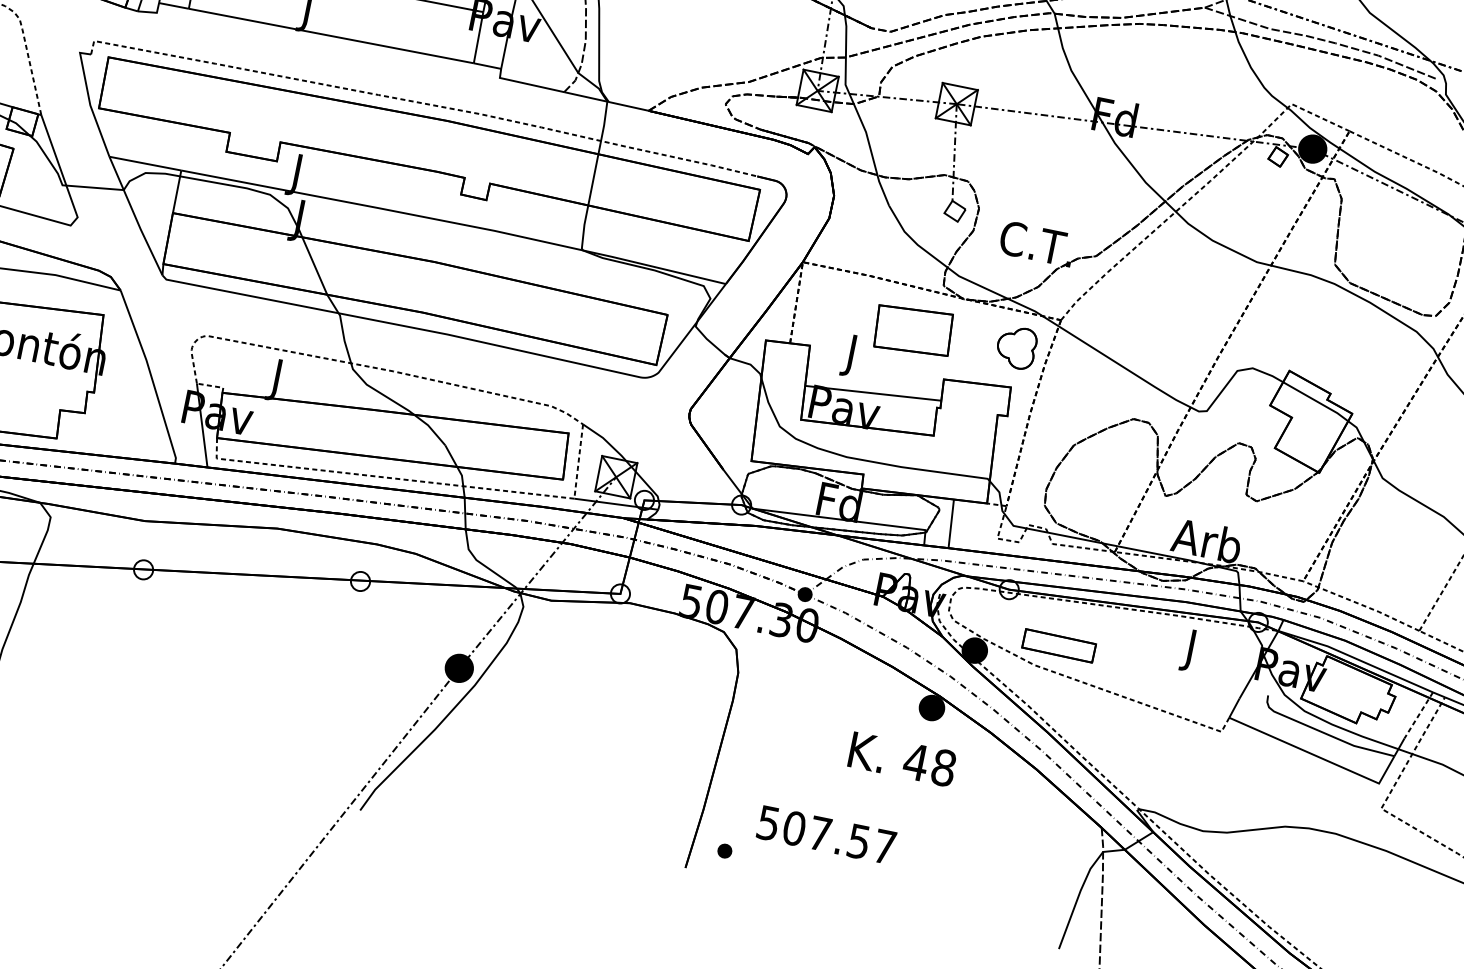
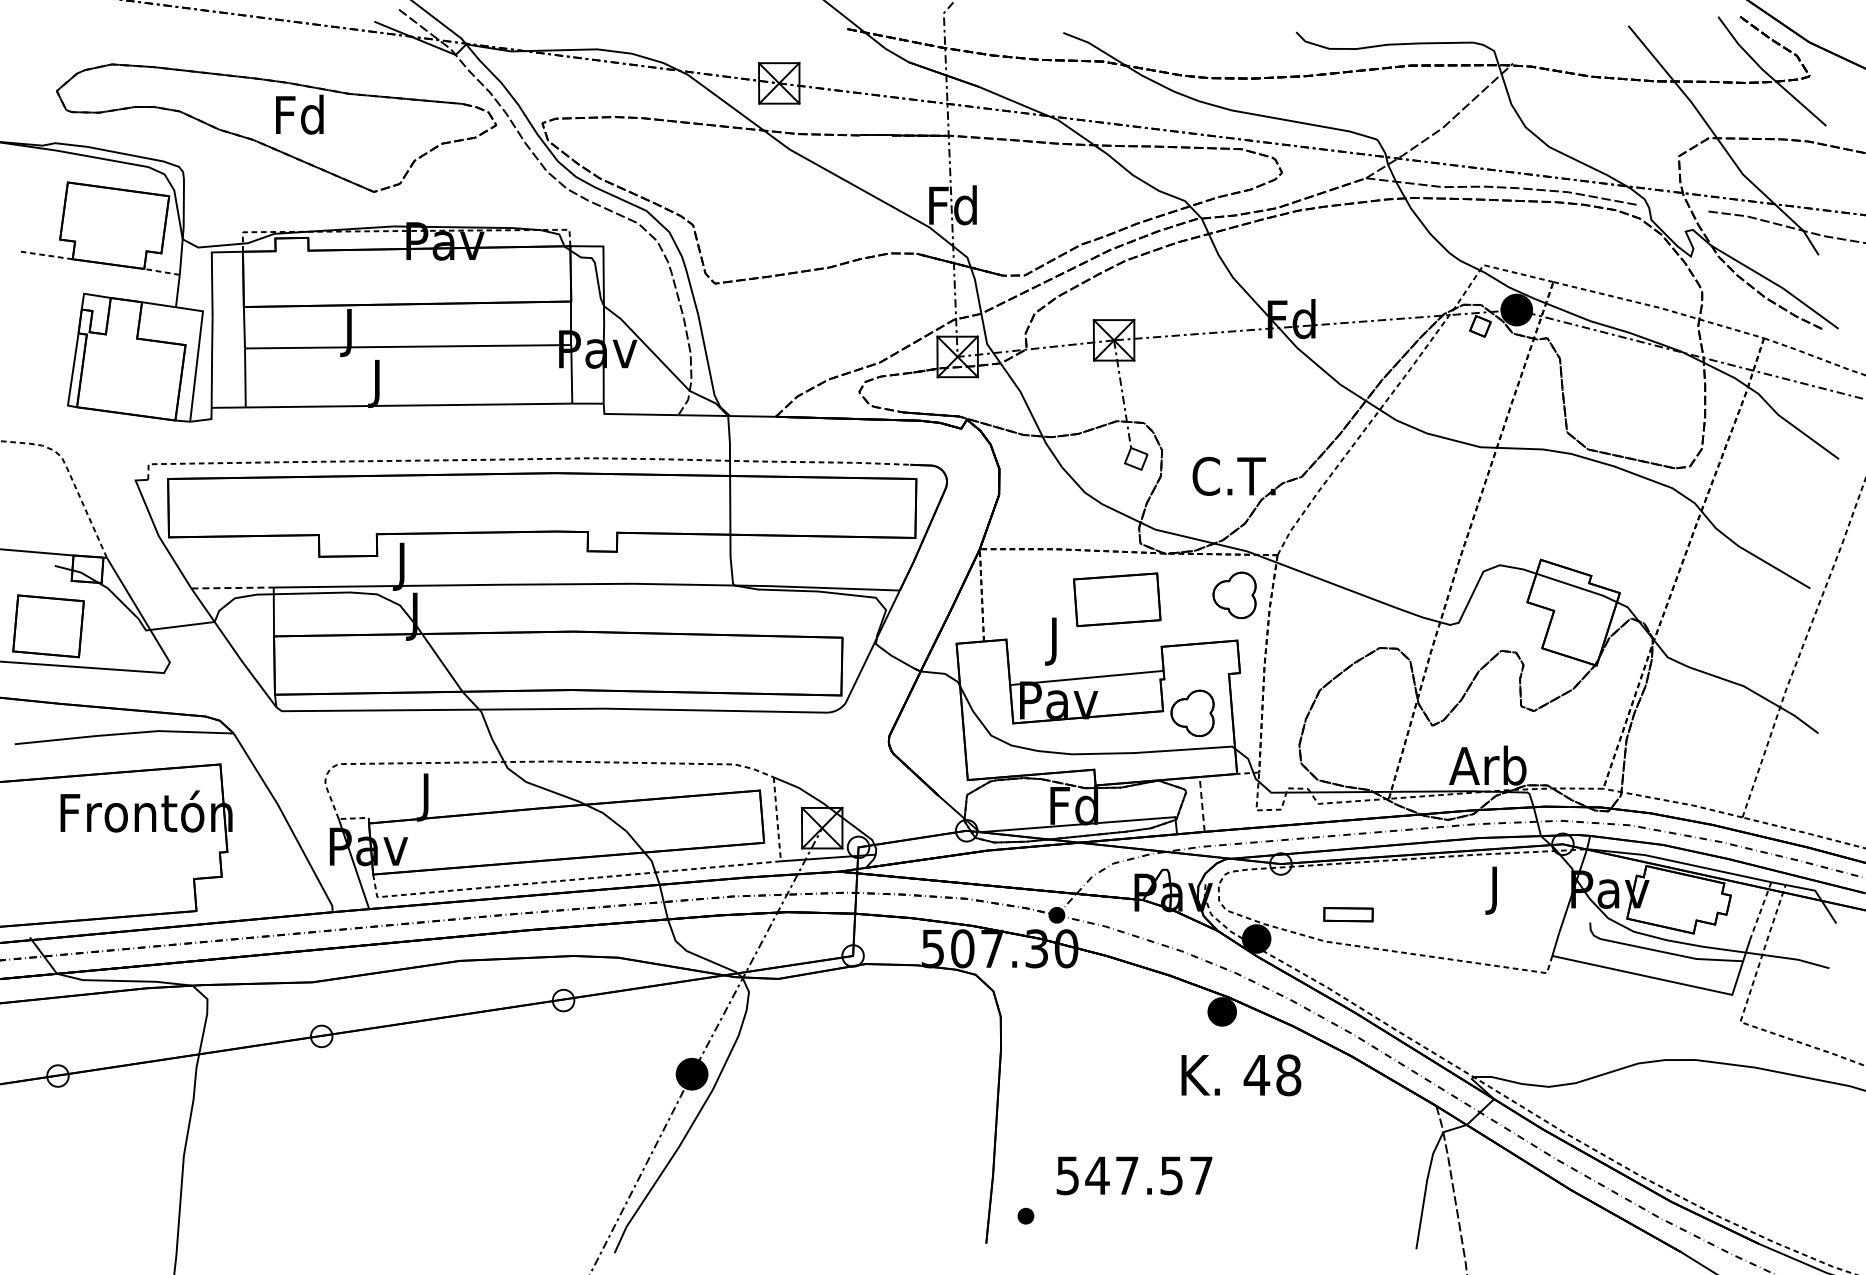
line: (146, 164) -> (233, 588), solid -> dashed
part: (958, 442) -> (1192, 713), added
line: (951, 523) -> (1202, 804), solid -> dashed
part: (1059, 645) -> (1348, 914), size x0.6
text: (902, 759) -> (1241, 1075), moved
text: (794, 828) -> (1097, 1175), 507.57 -> 547.57

